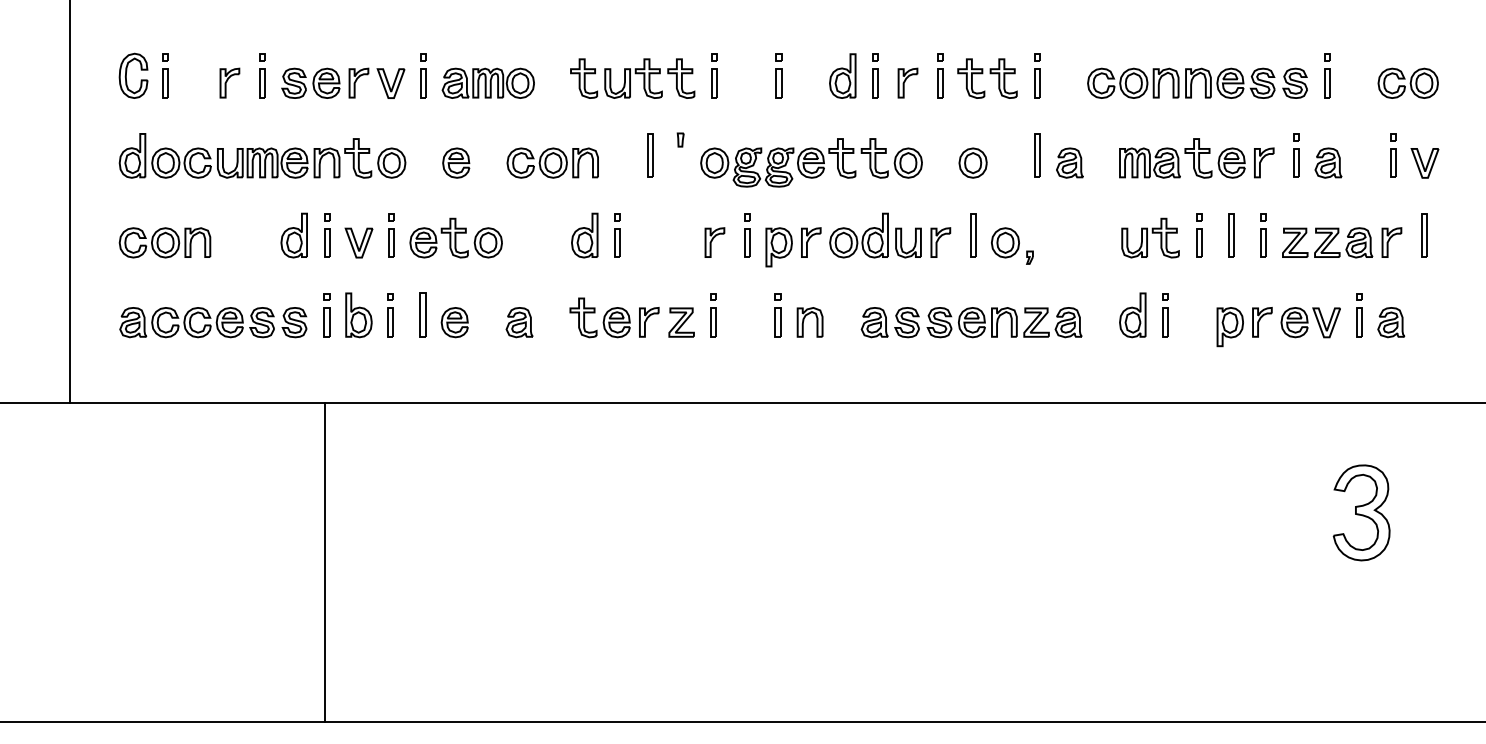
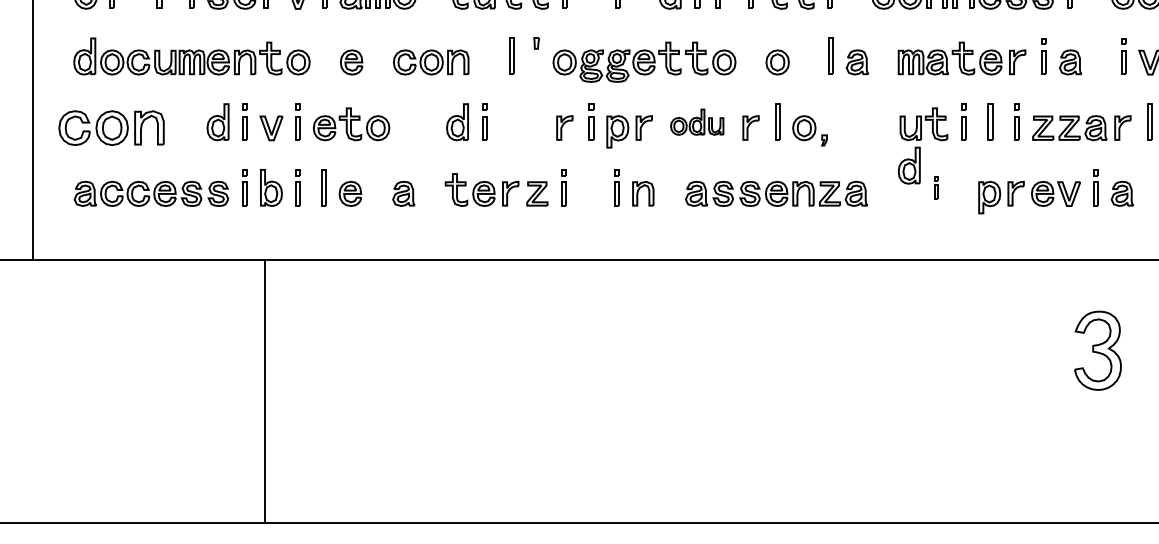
part: (875, 235) -> (697, 122), size x0.7
part: (164, 242) -> (111, 127), size x1.4
part: (1132, 315) -> (909, 165), moved
part: (1165, 315) -> (936, 188), size x0.6
line: (324, 561) -> (265, 390), moved

